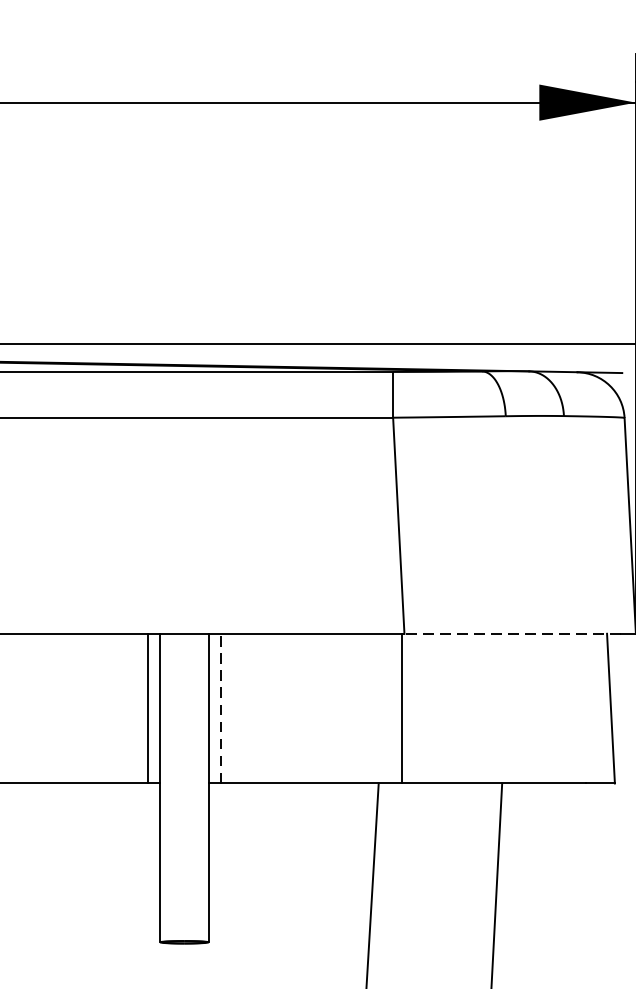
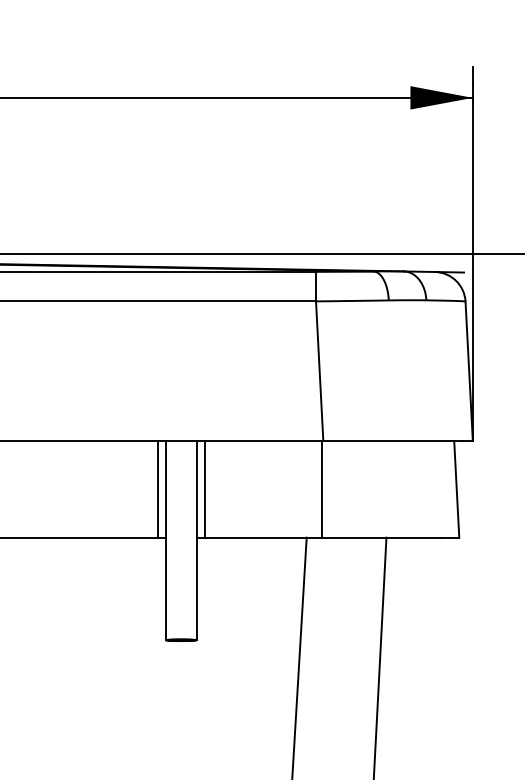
line: (513, 633) -> (393, 440), dashed -> solid
line: (220, 707) -> (204, 488), dashed -> solid

